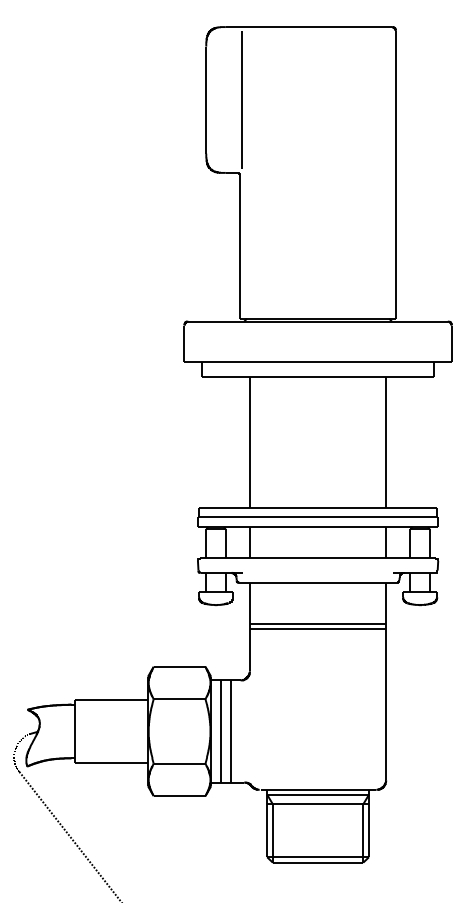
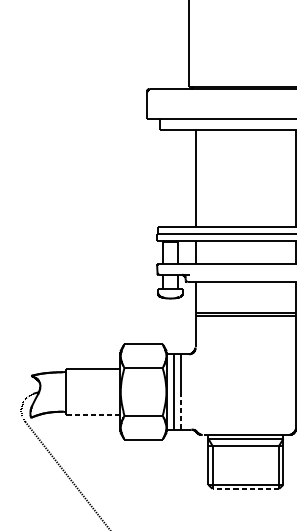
line: (230, 756) -> (181, 410), solid -> dashed
line: (112, 762) -> (94, 414), solid -> dashed
line: (317, 862) -> (245, 488), solid -> dashed

